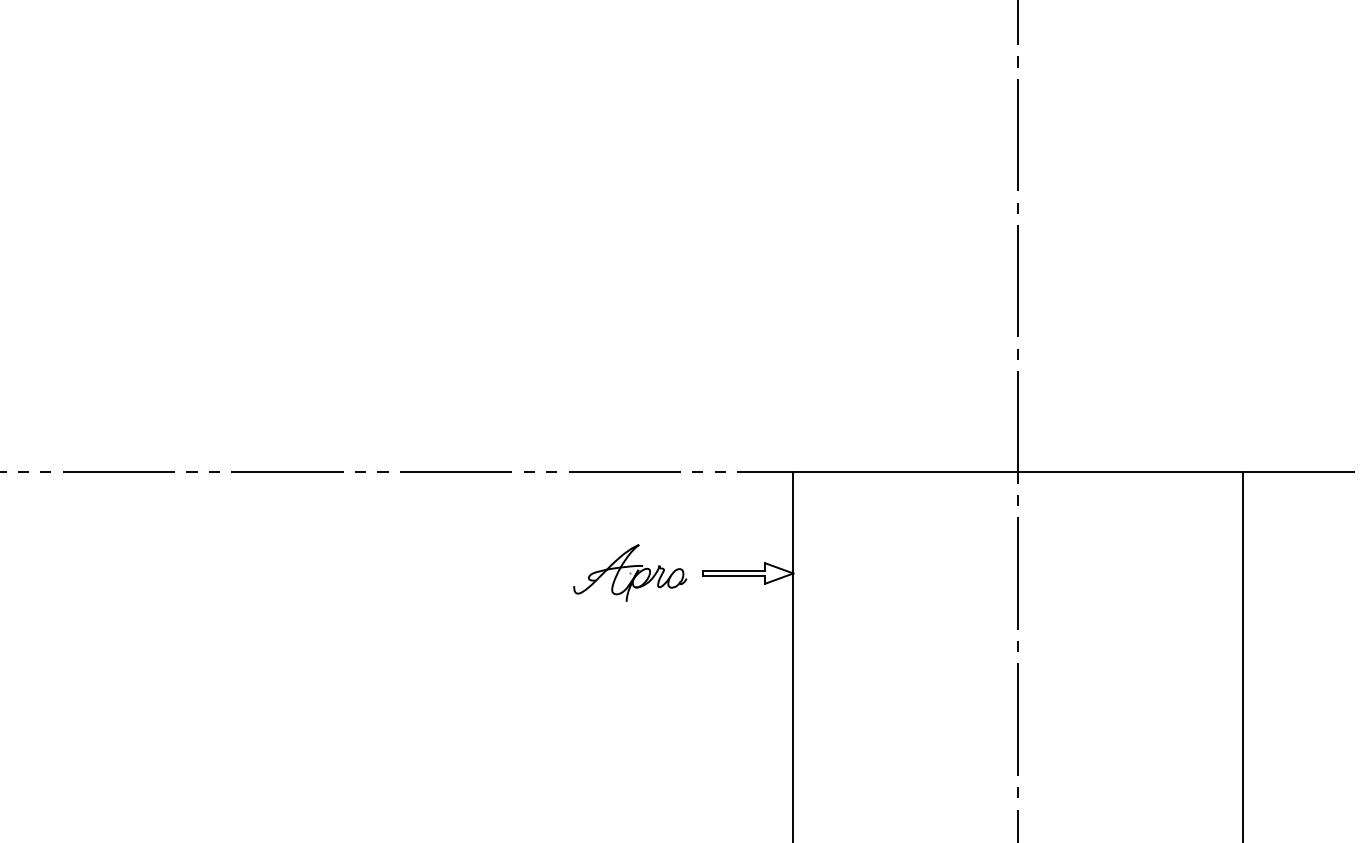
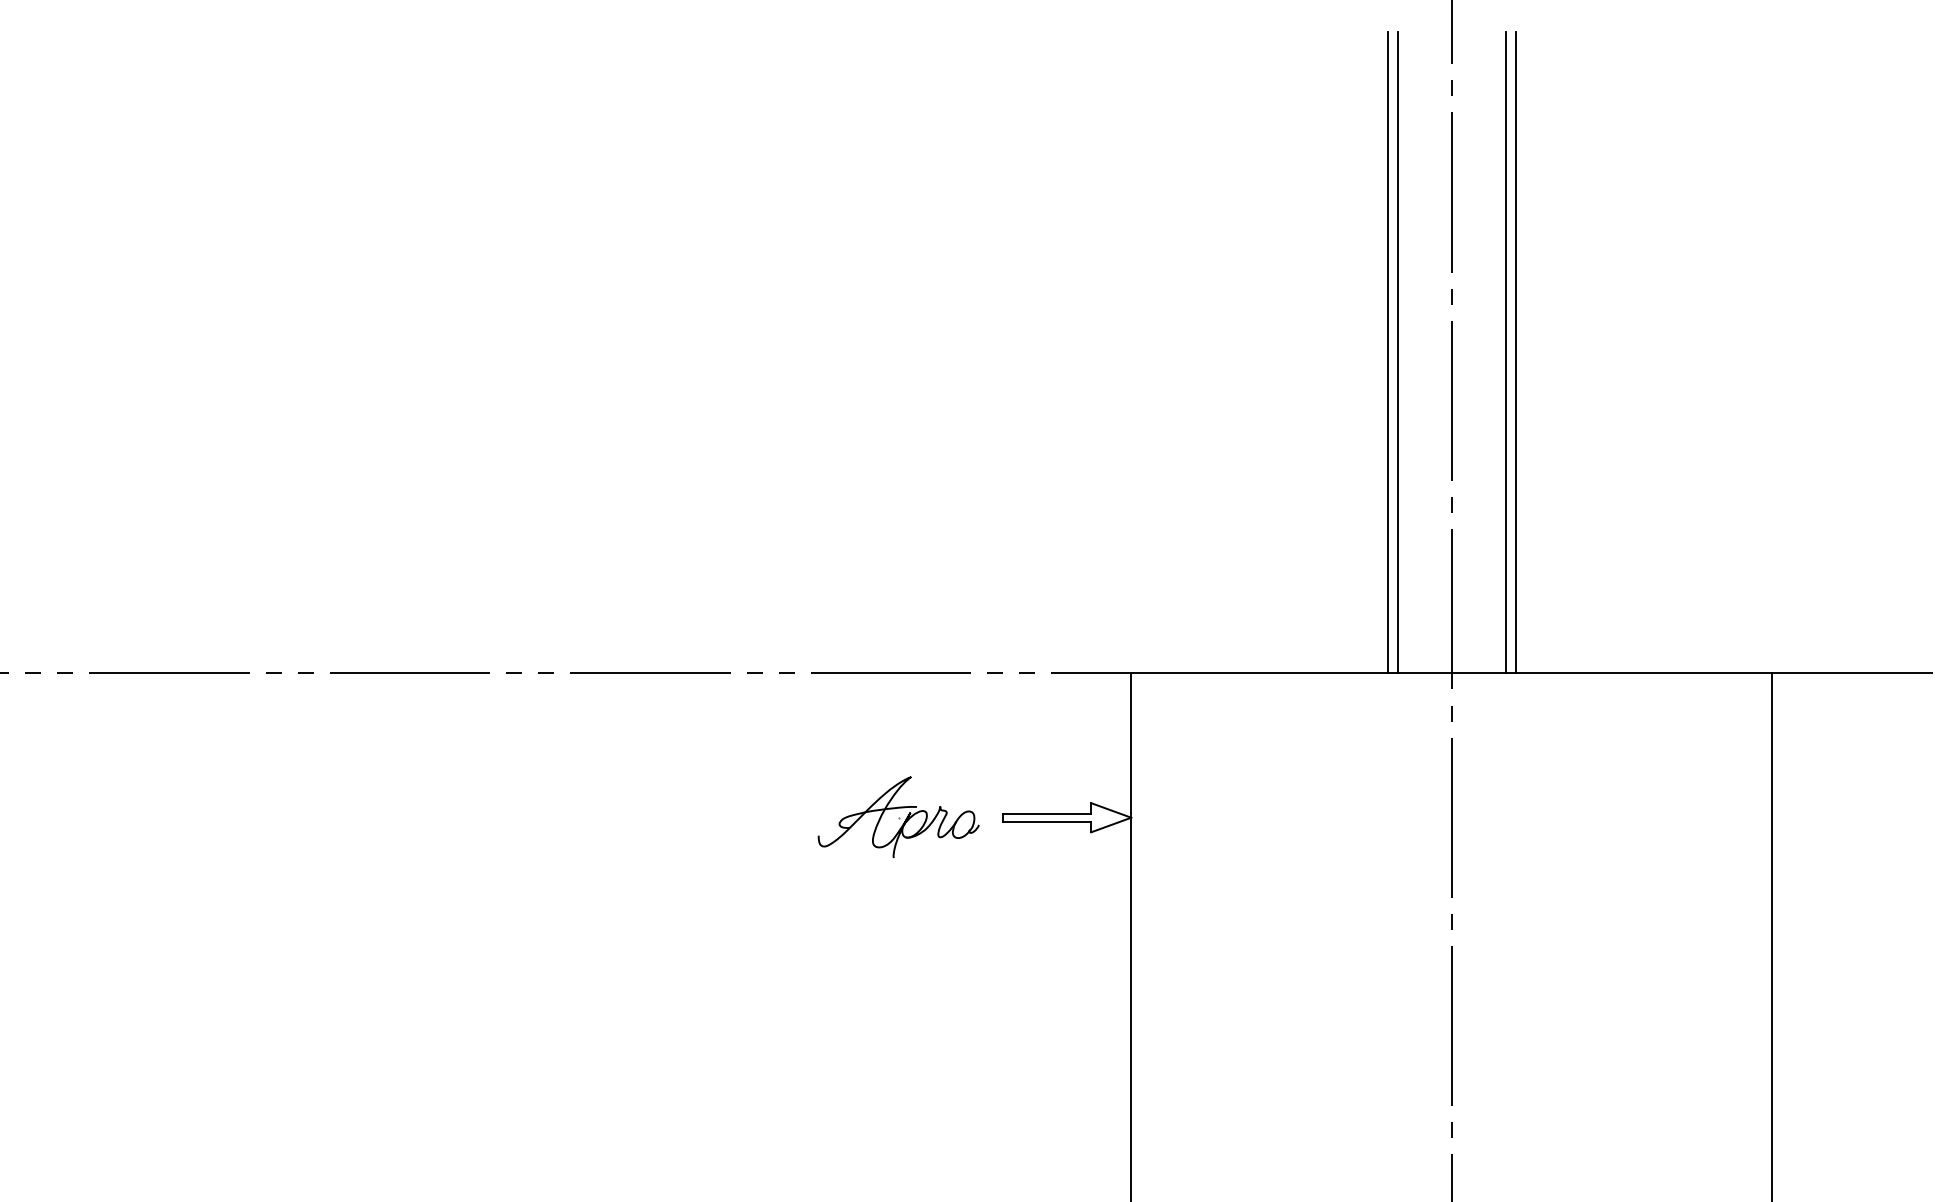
line: (973, 247) -> (1387, 352), added
line: (980, 247) -> (1397, 352), added
line: (1055, 247) -> (1505, 352), added
line: (1062, 247) -> (1515, 352), added

